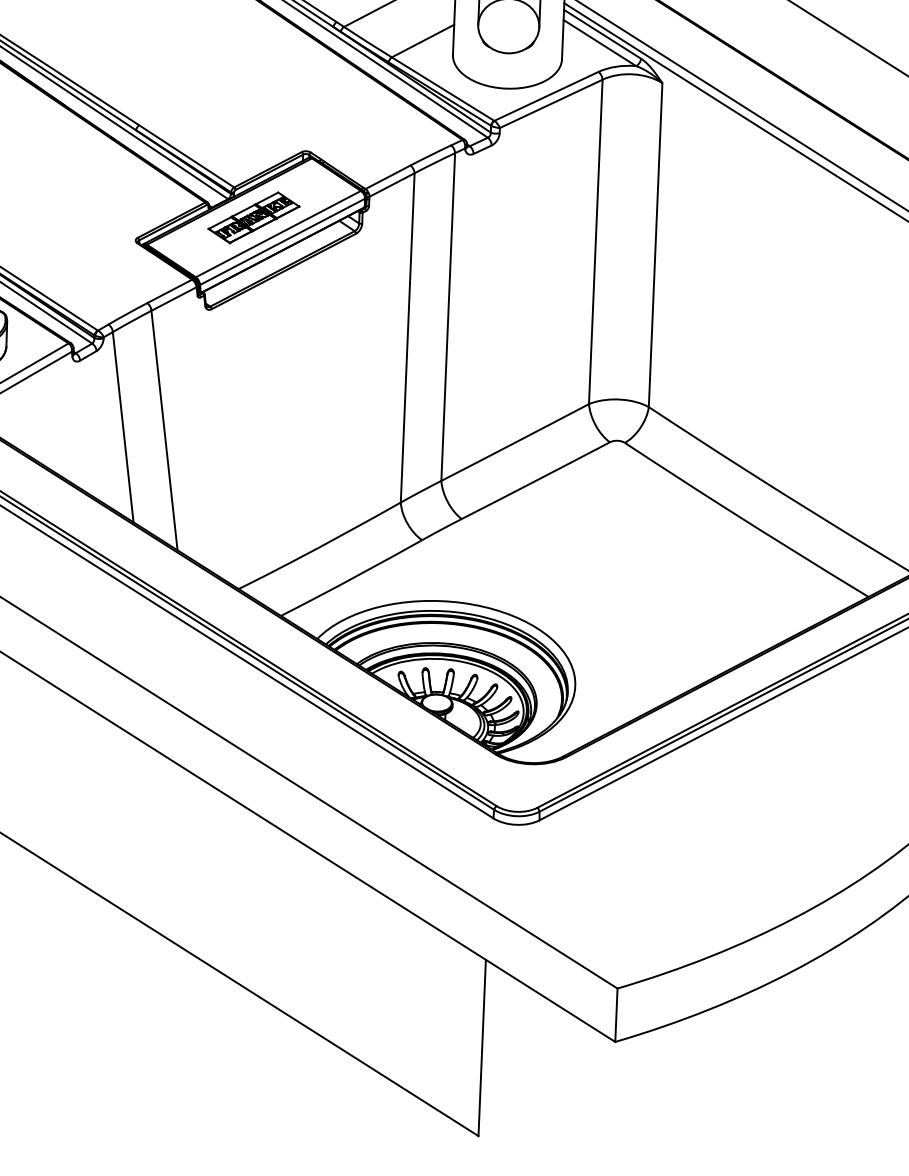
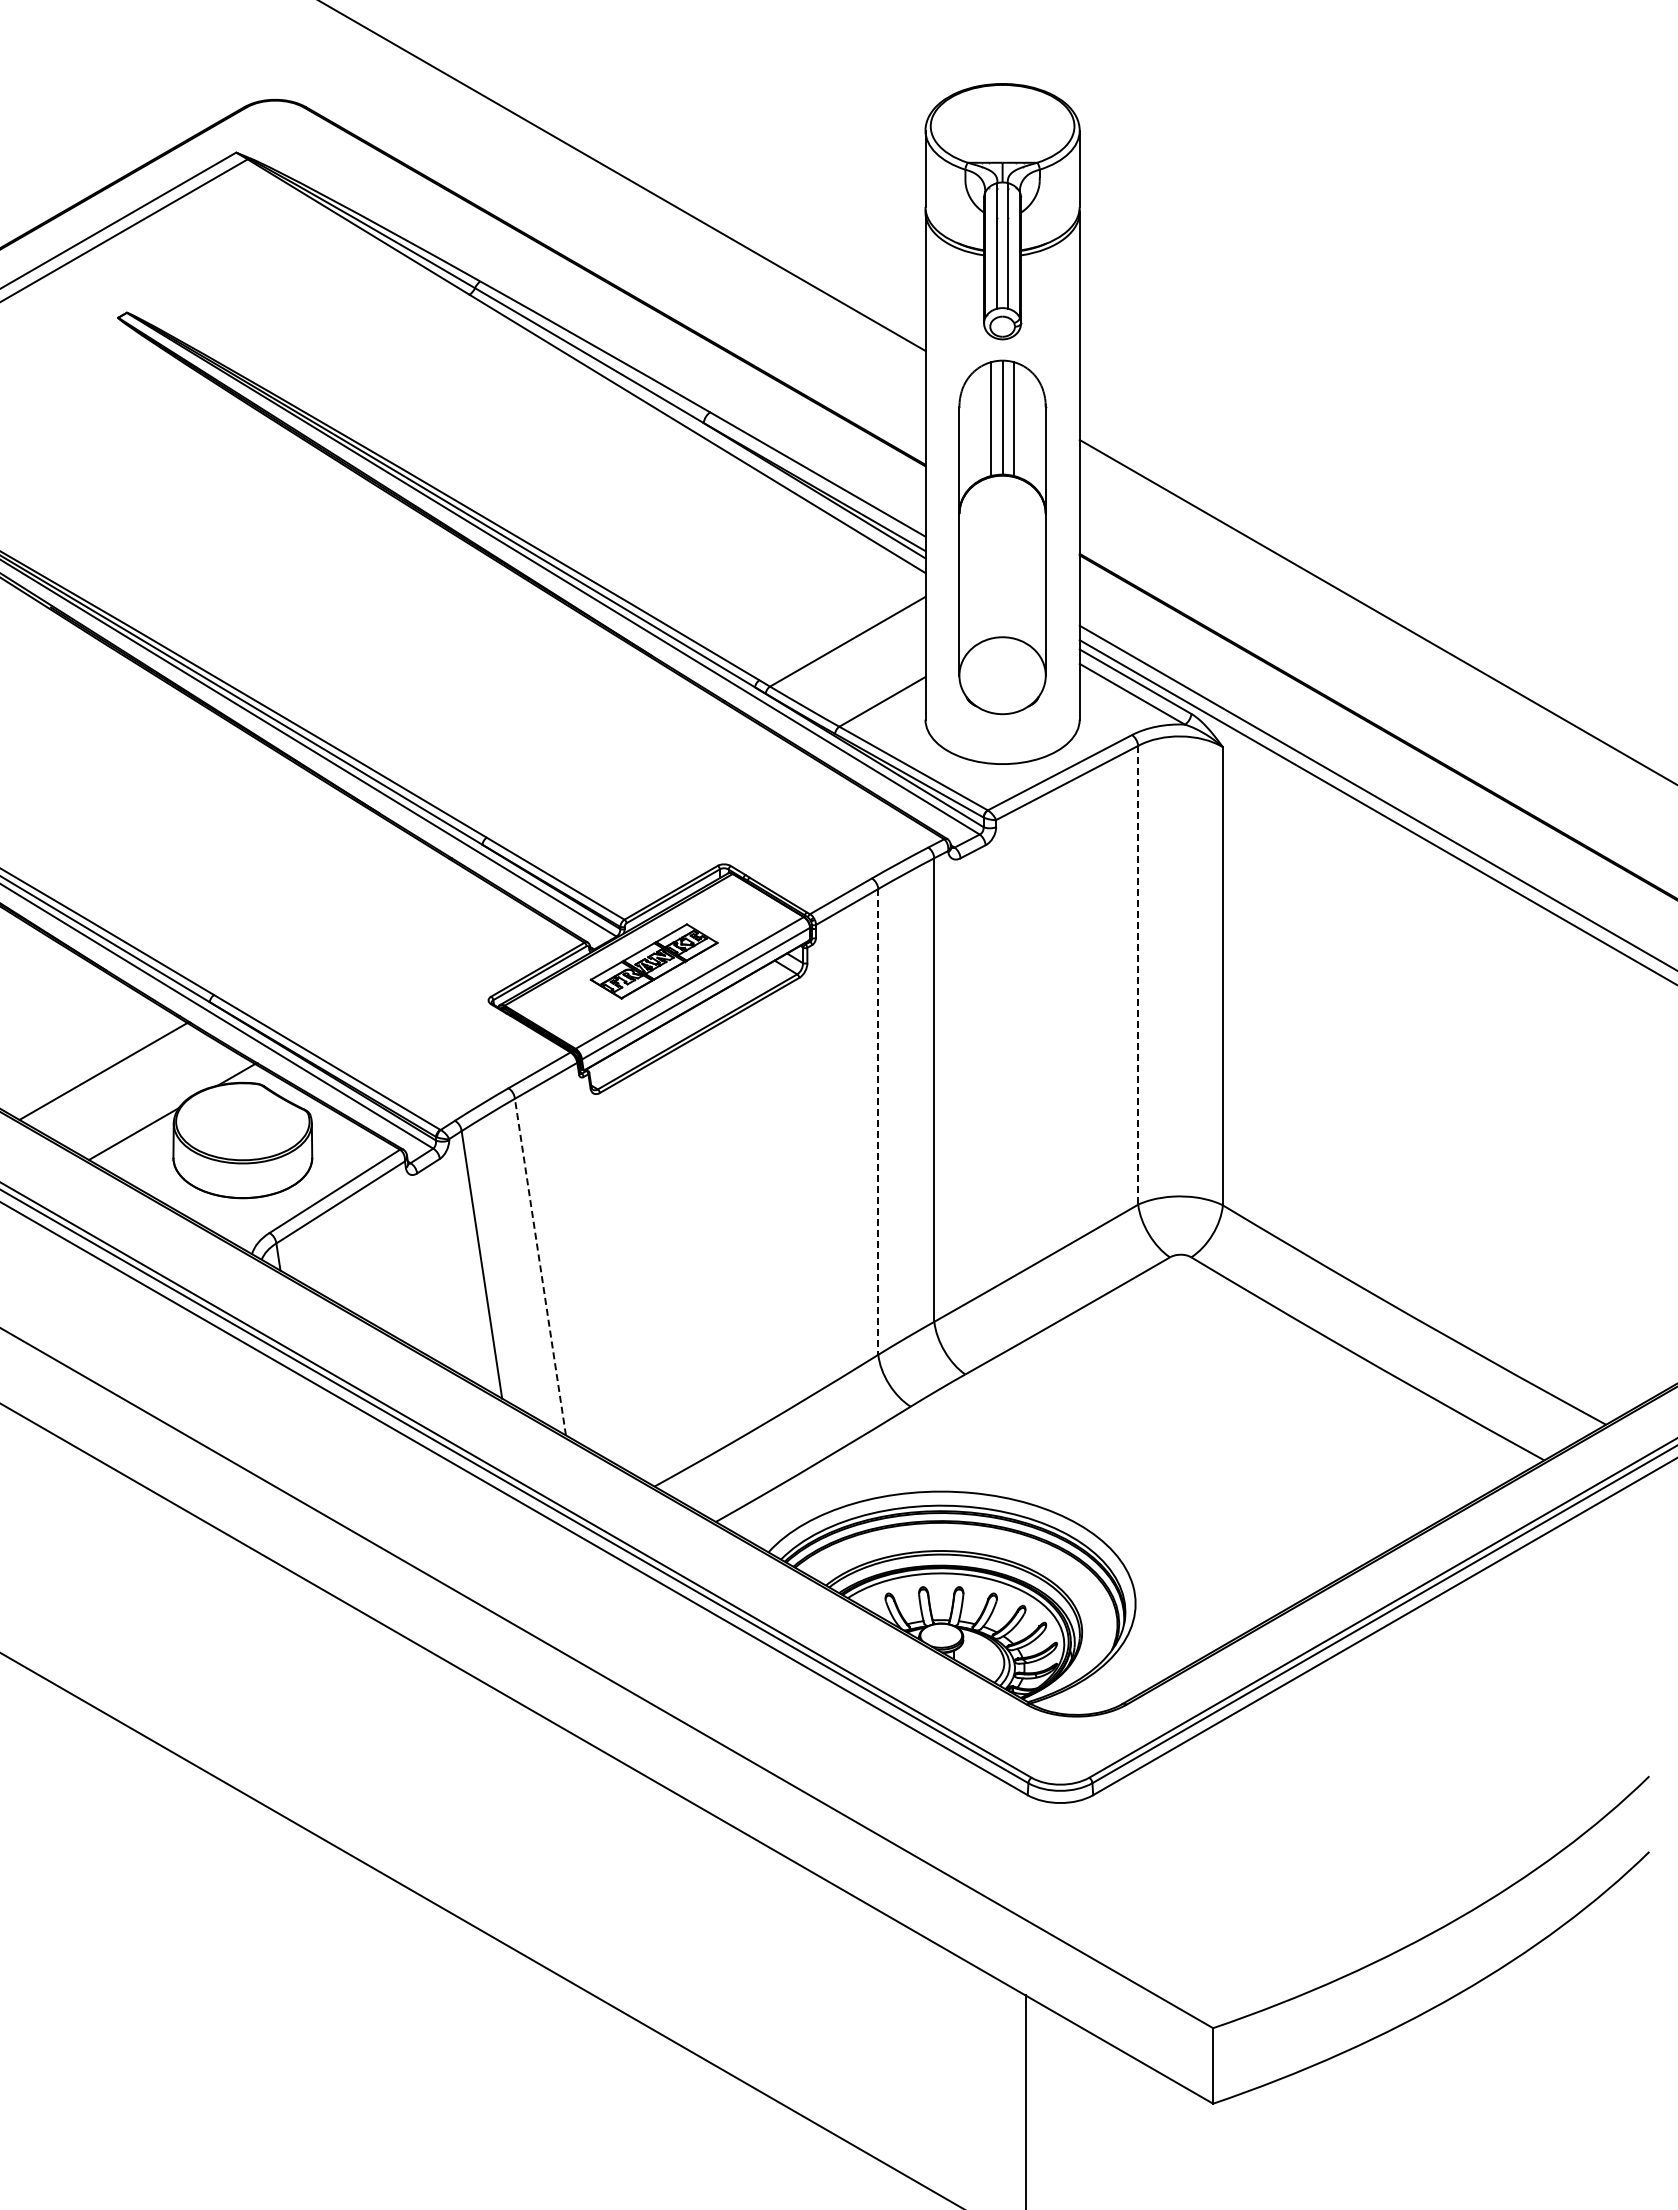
line: (595, 242) -> (1138, 975), solid -> dashed
line: (407, 337) -> (878, 1121), solid -> dashed
line: (164, 430) -> (540, 1266), solid -> dashed

